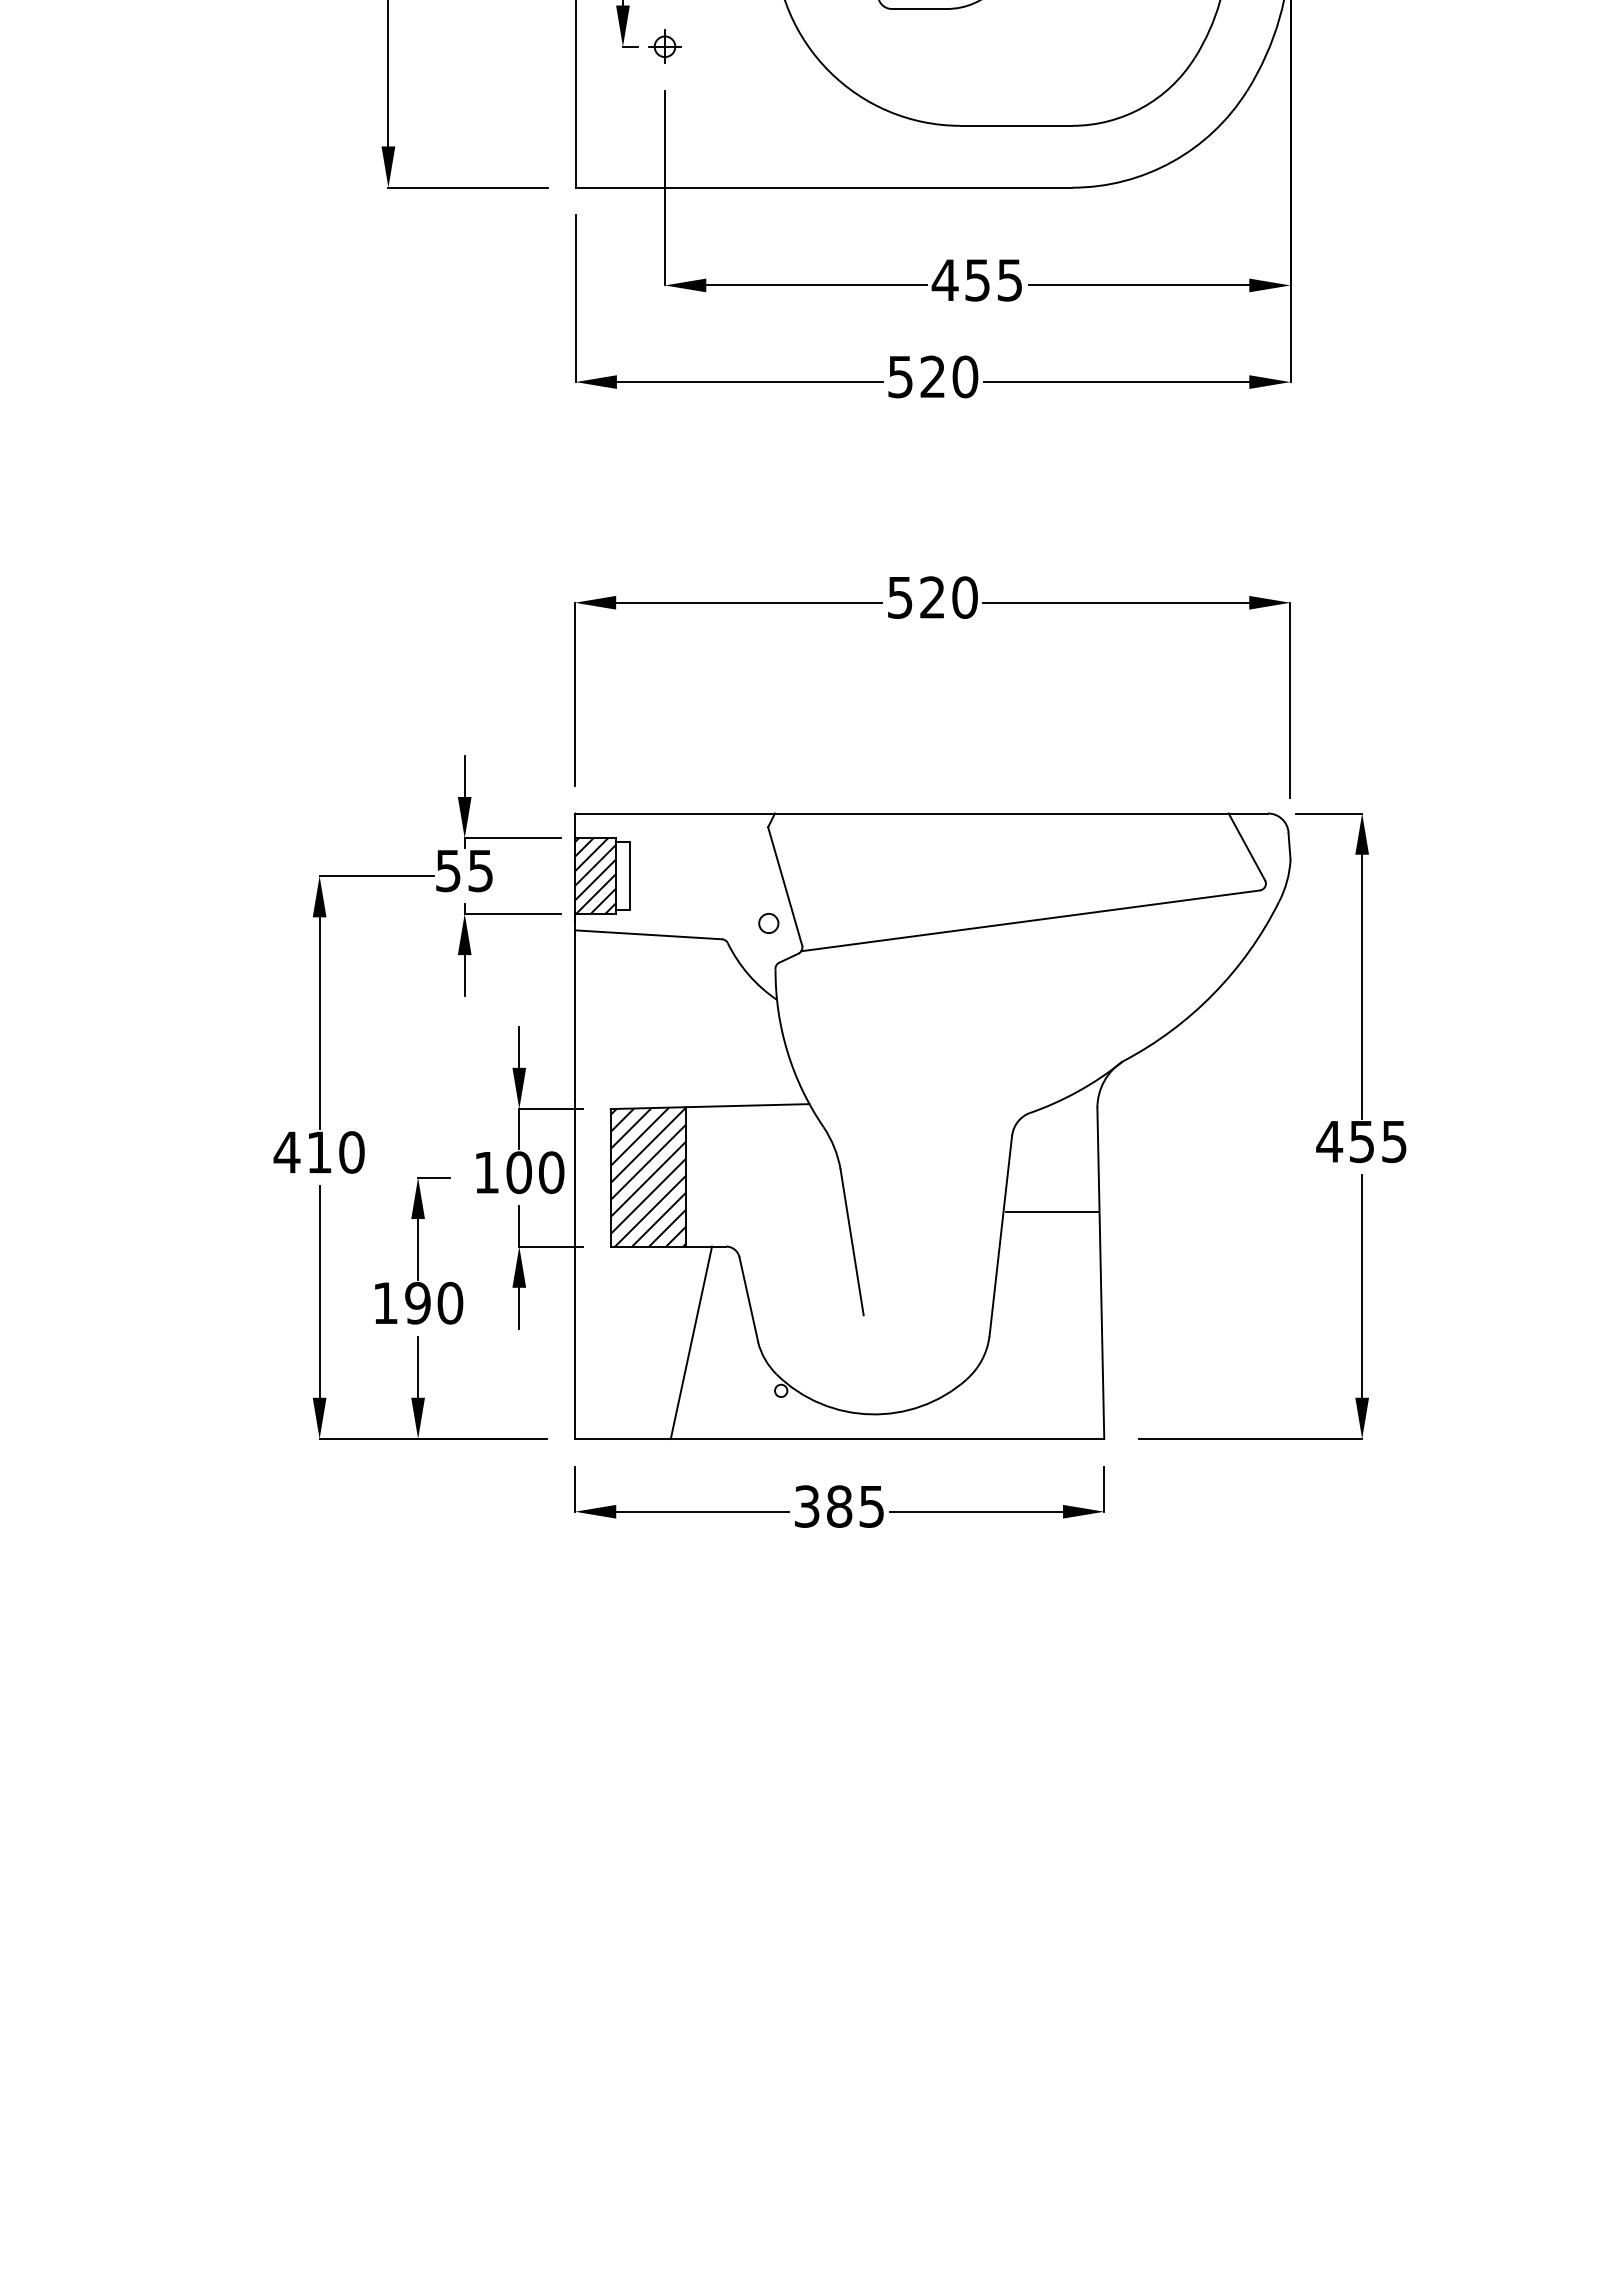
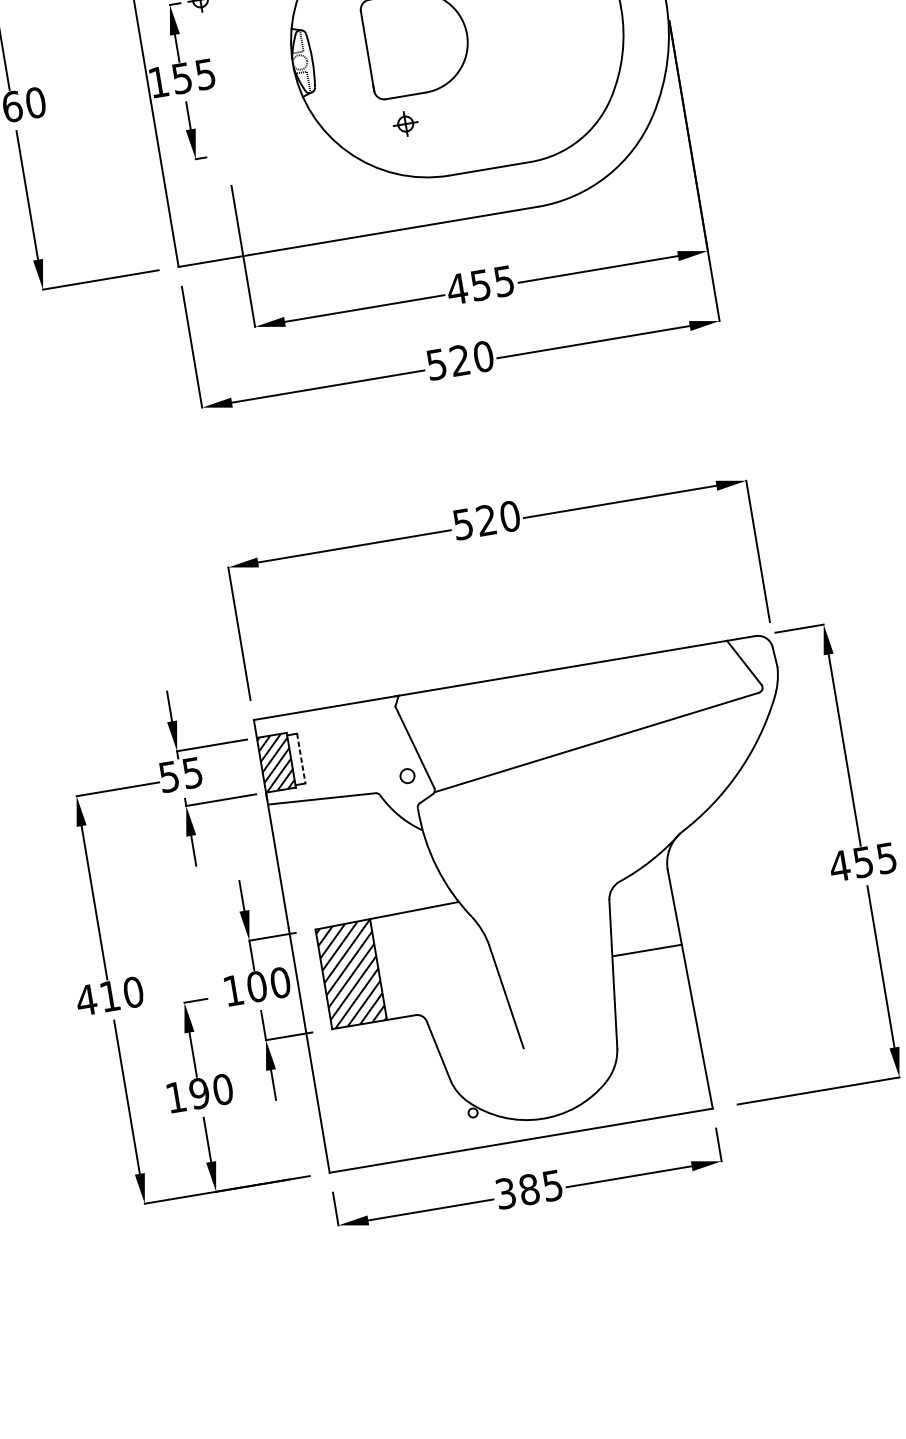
part: (664, 46) -> (405, 123), moved
line: (629, 876) -> (301, 758), solid -> dashed
line: (691, 1342) -> (402, 1088), removed

